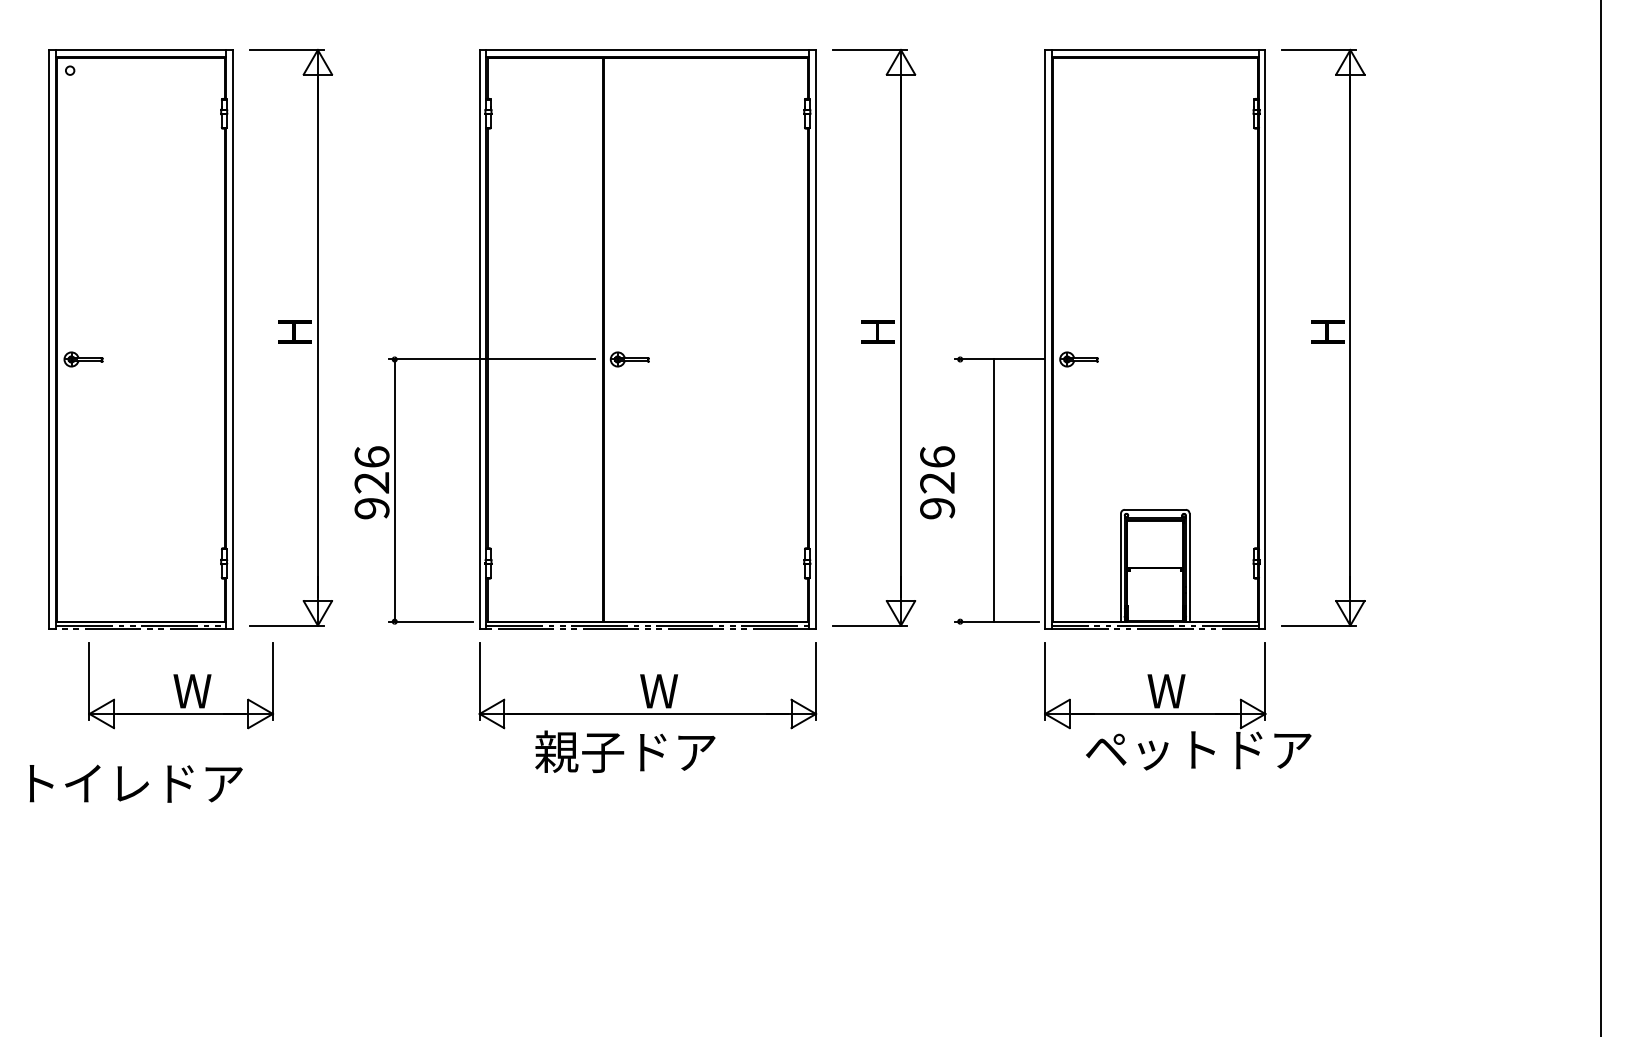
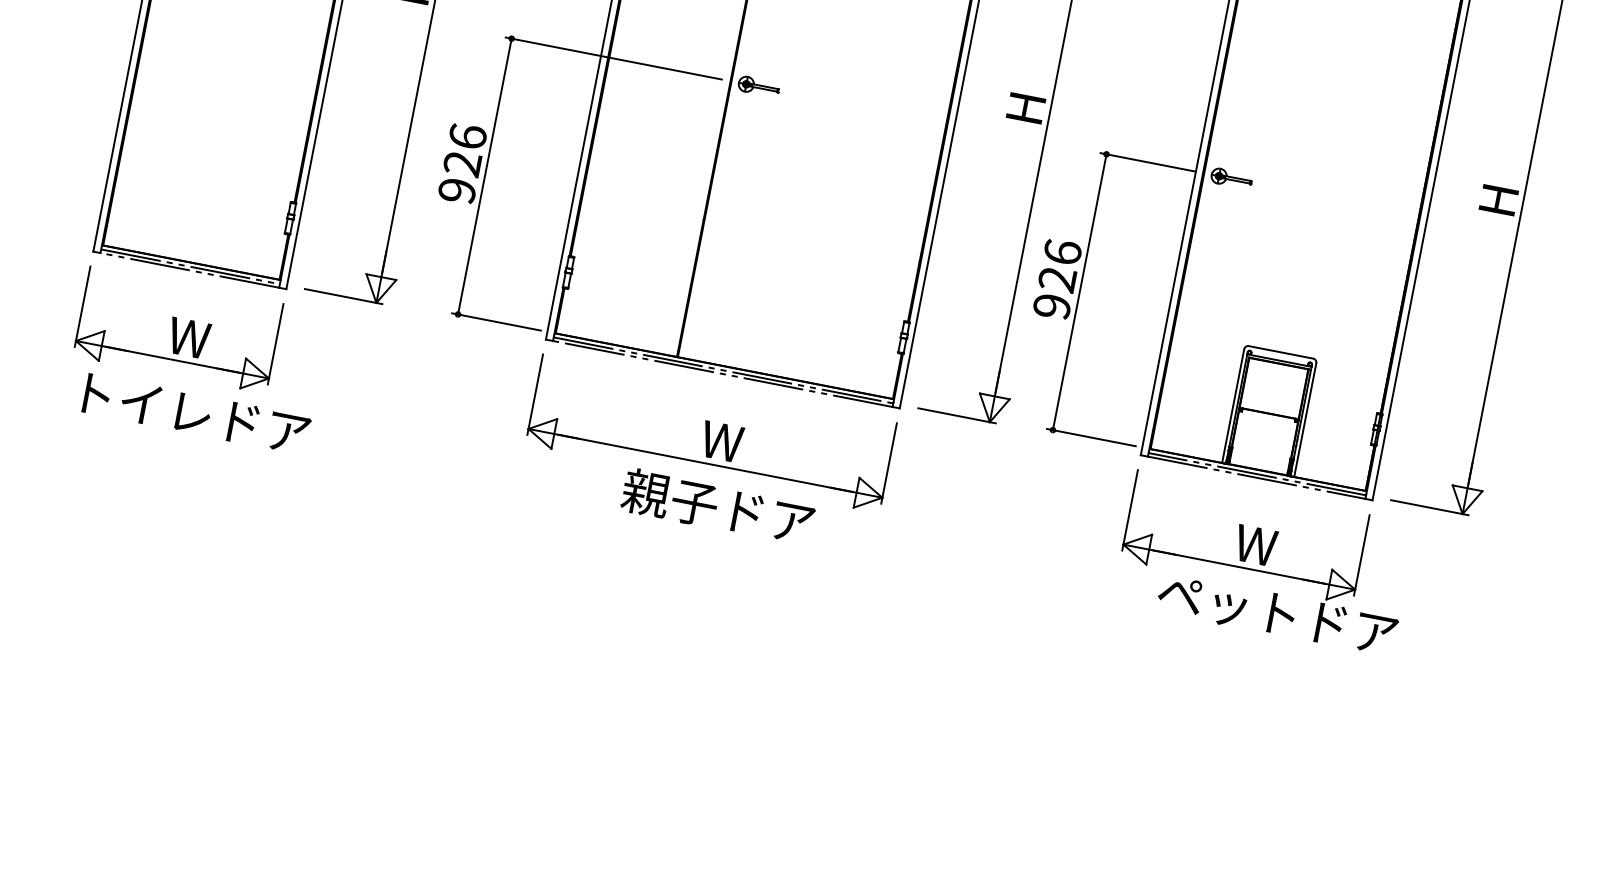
line: (994, 490) -> (1080, 292), moved
part: (180, 685) -> (177, 329), moved
text: (625, 751) -> (718, 506), moved
text: (135, 783) -> (196, 414), moved

